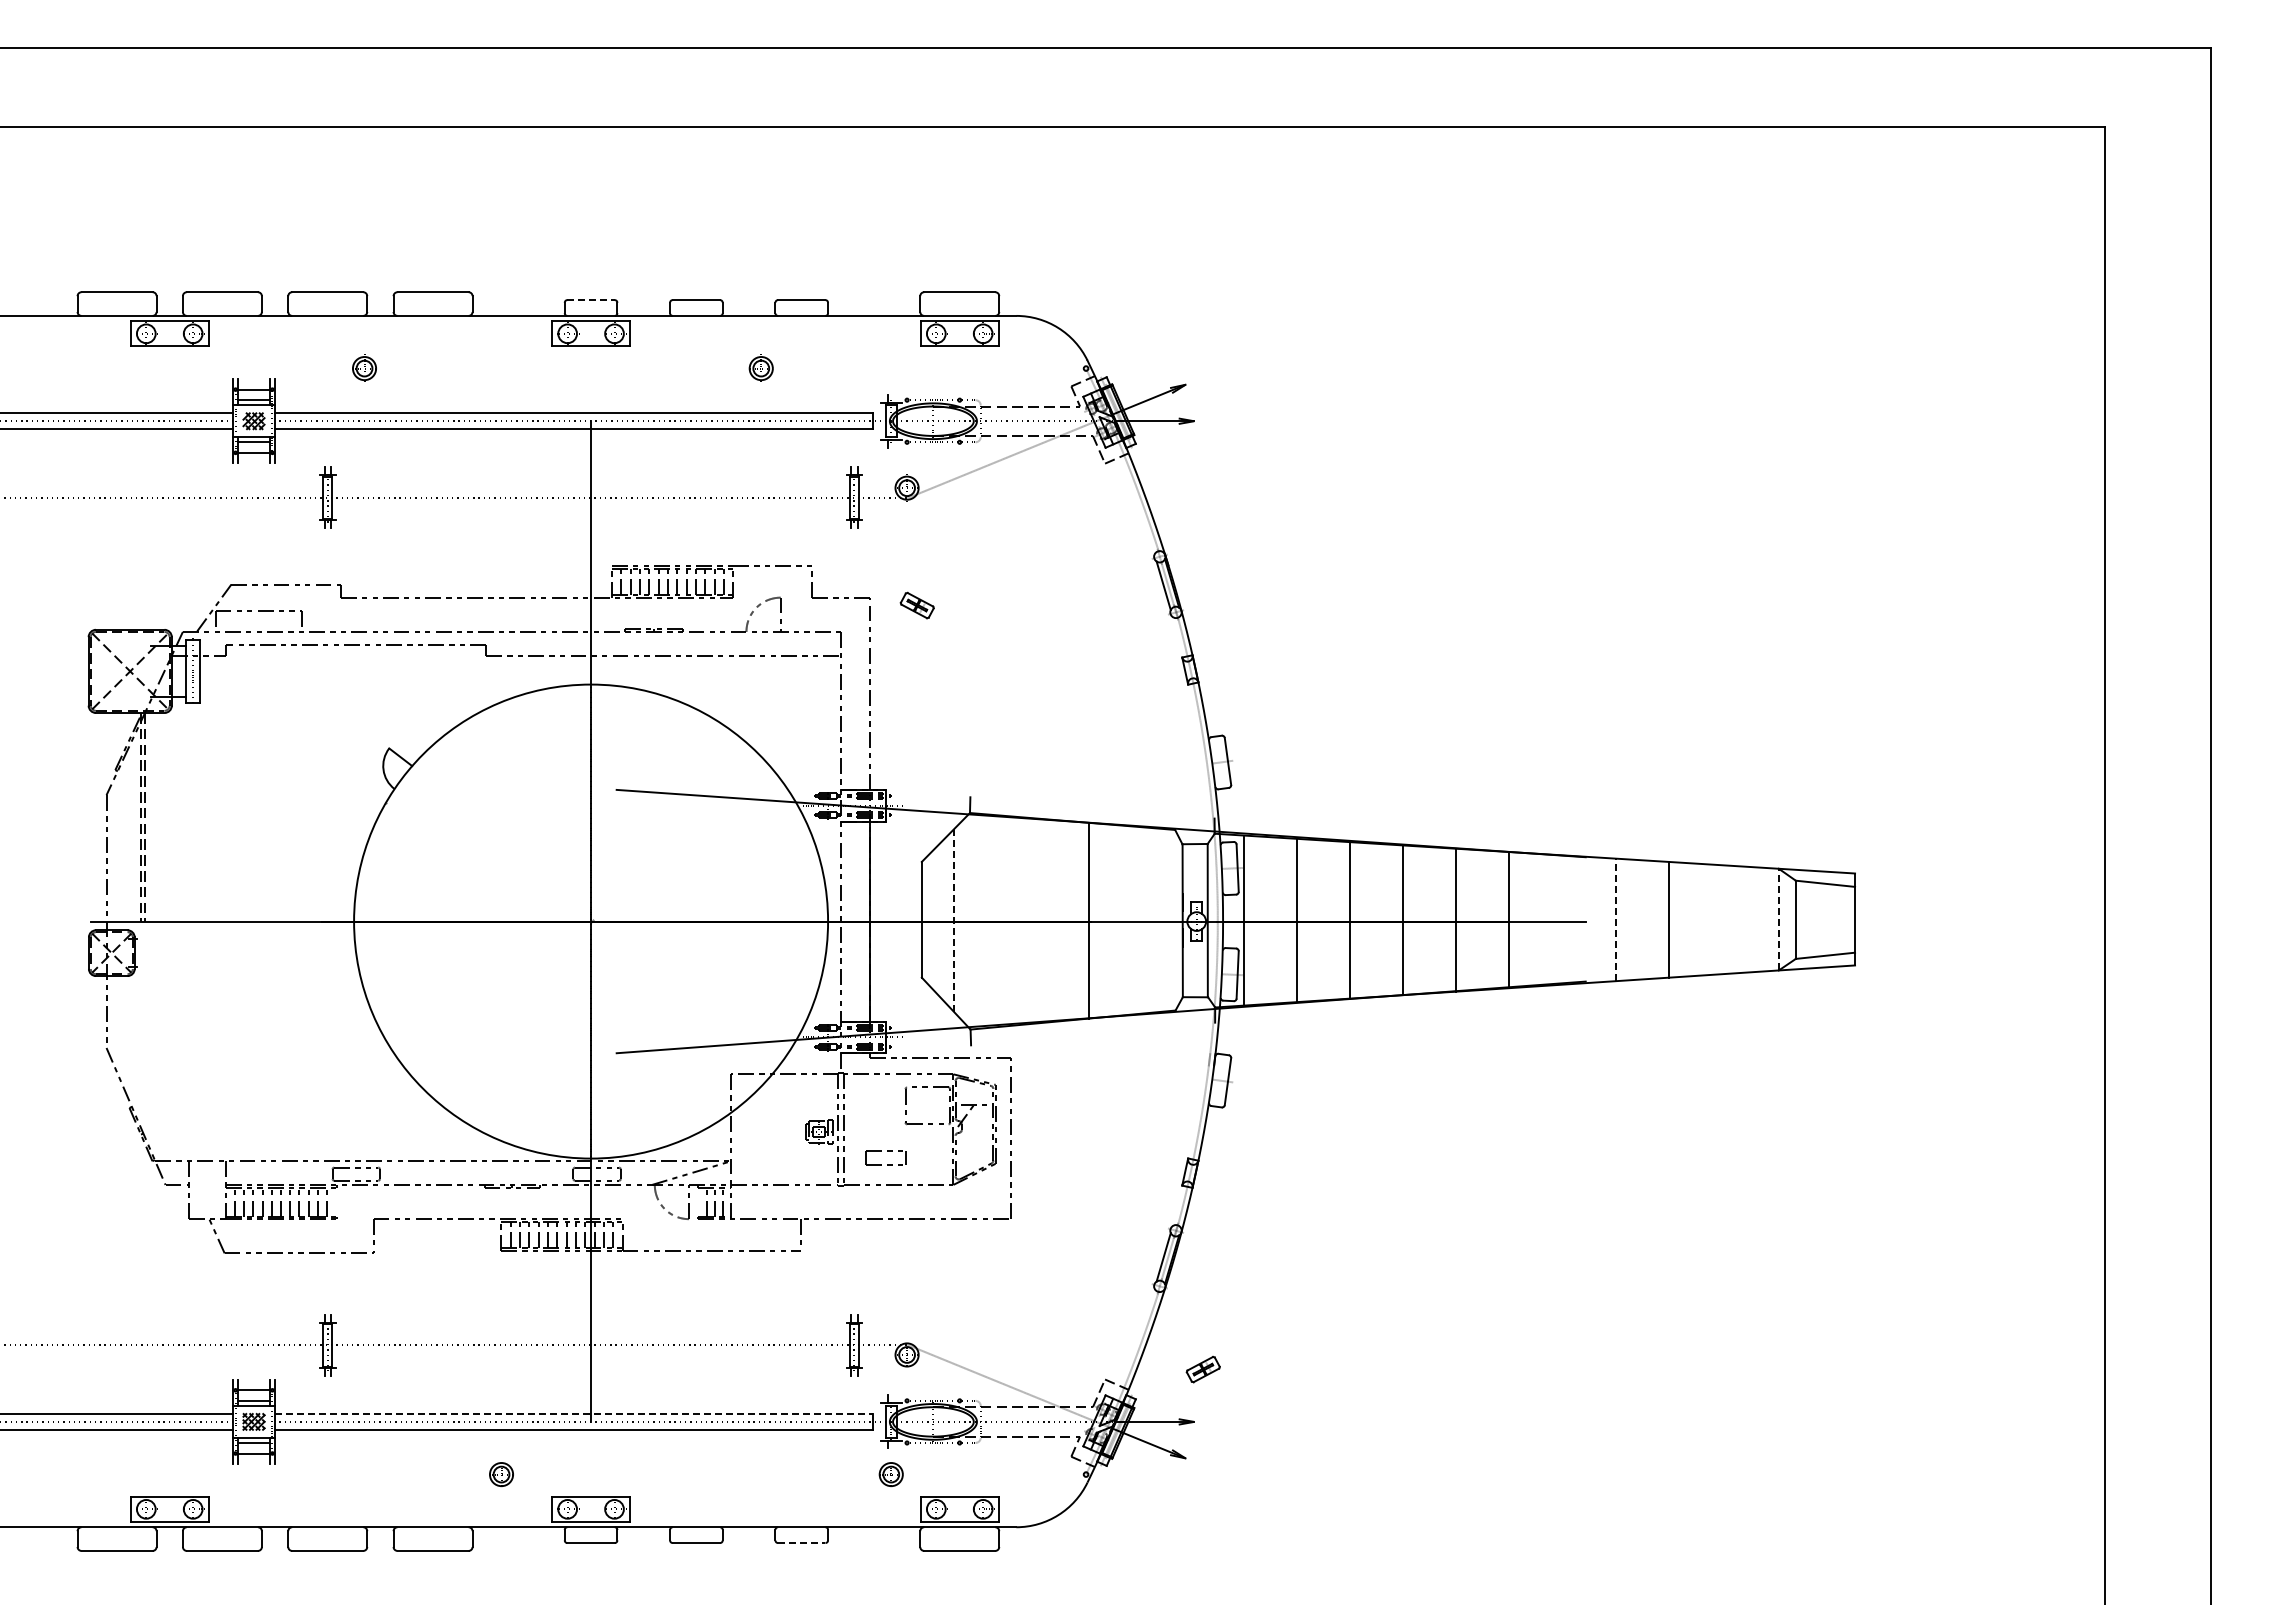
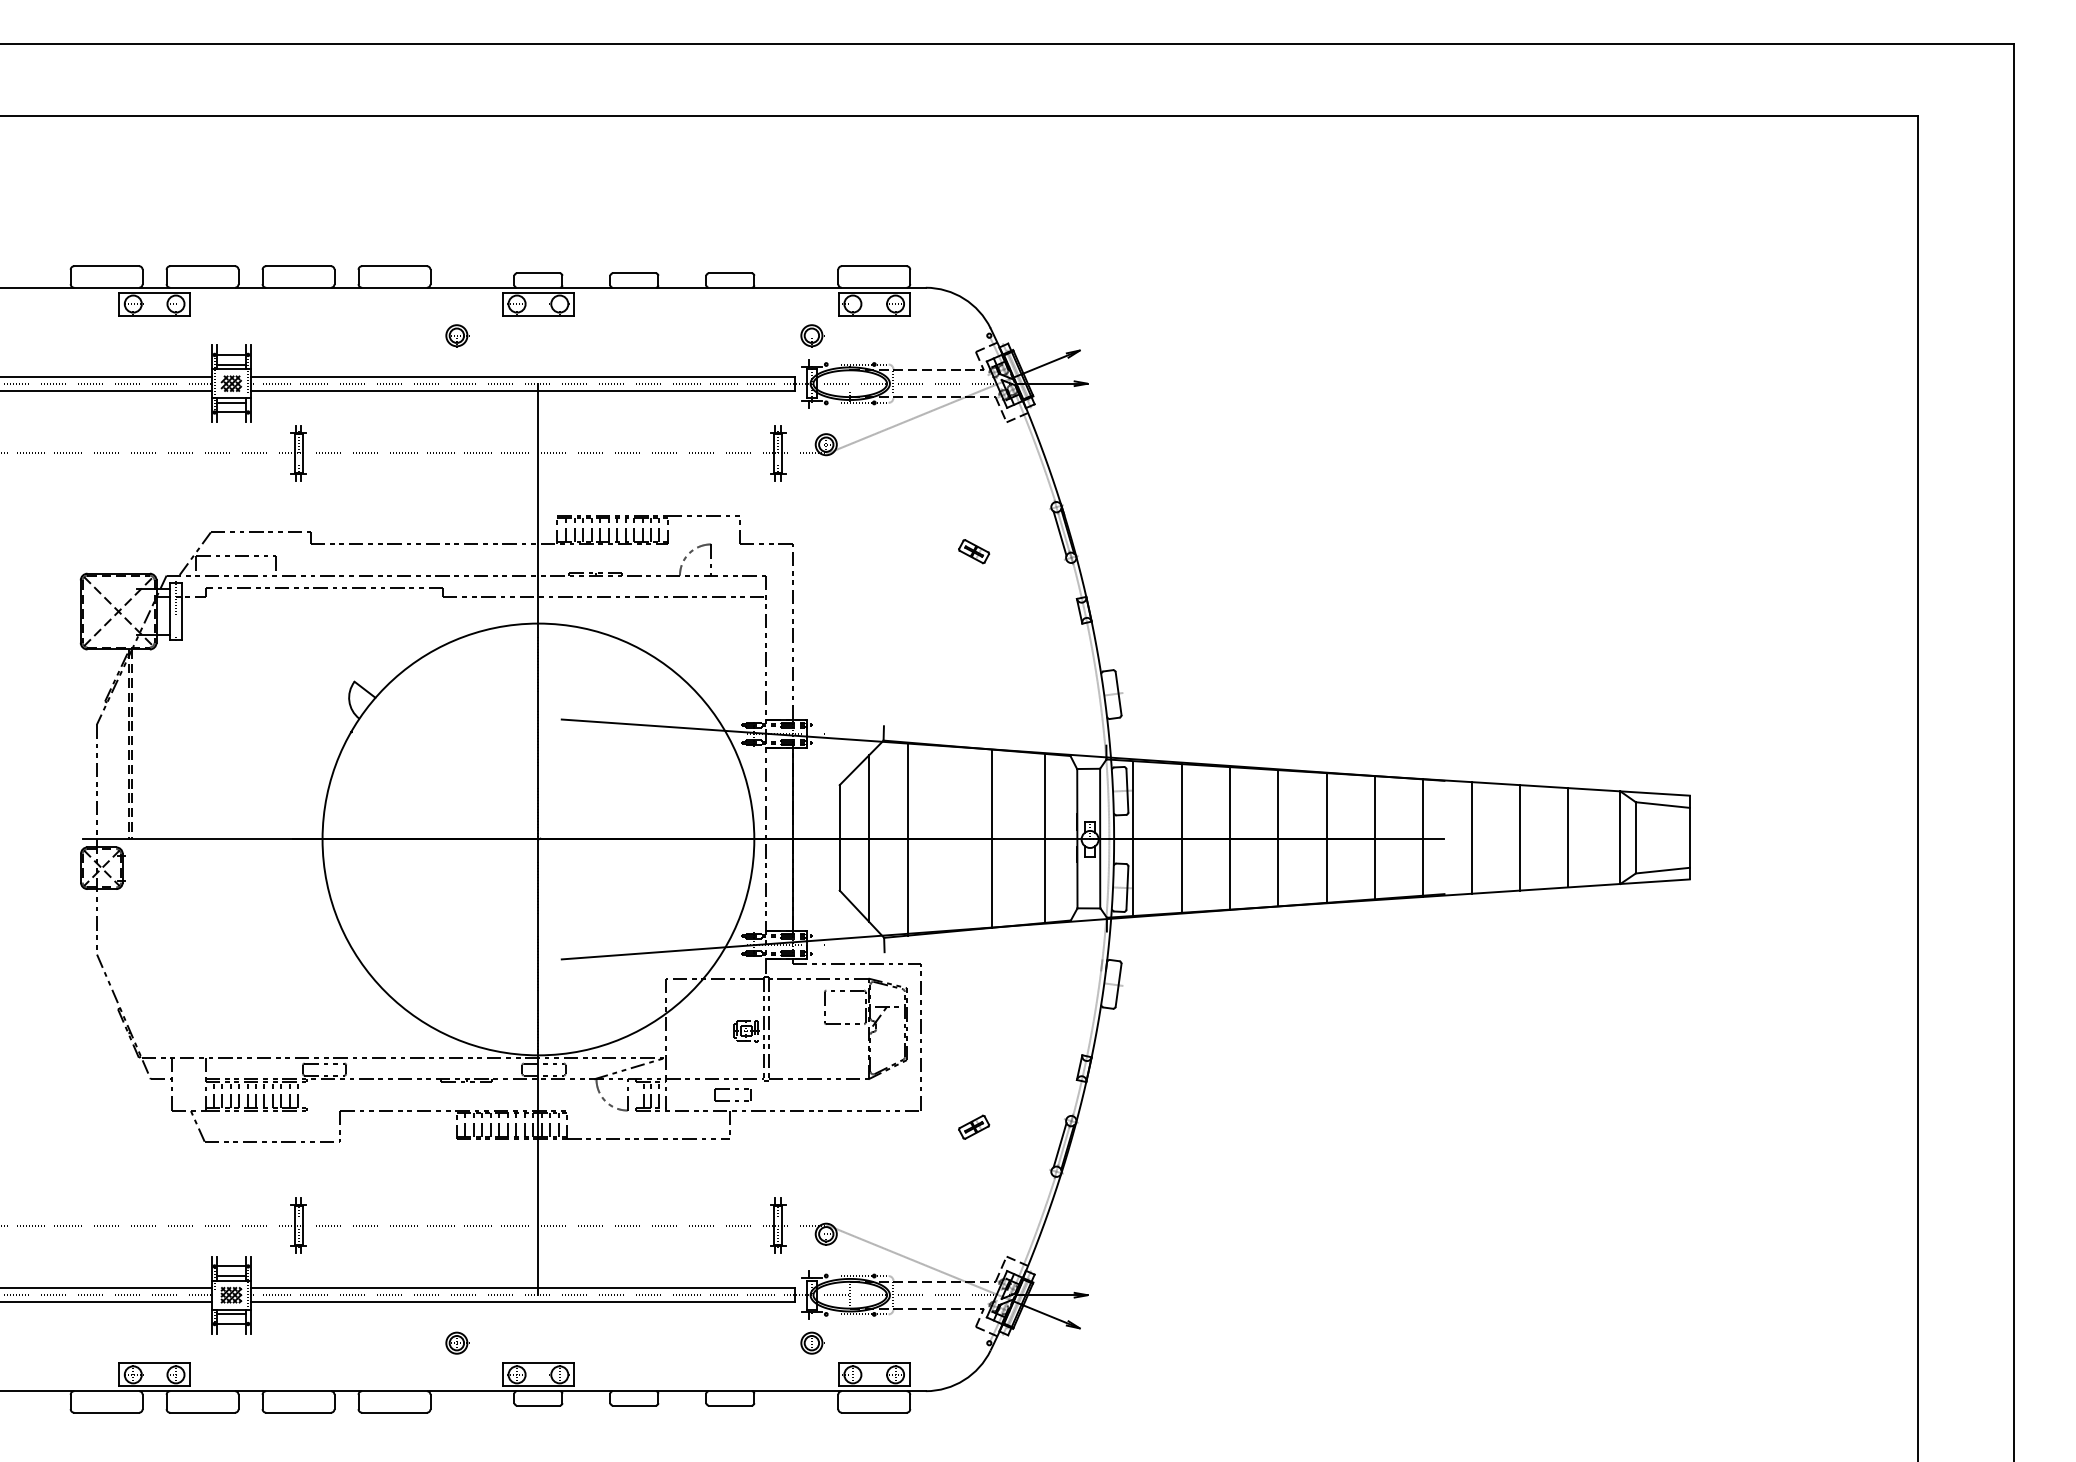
line: (591, 300) -> (538, 273), dashed -> solid
part: (364, 367) -> (456, 334), moved
part: (760, 367) -> (811, 334), moved
part: (916, 605) -> (973, 551), moved
line: (1562, 919) -> (1423, 837), added
line: (1615, 919) -> (1471, 837), dashed -> solid
line: (1721, 919) -> (1568, 837), added
line: (1778, 919) -> (1620, 837), dashed -> solid
line: (954, 920) -> (869, 838), dashed -> solid
line: (1147, 920) -> (1045, 838), added
line: (996, 921) -> (907, 839), added
part: (887, 1151) -> (734, 1088), moved
part: (1202, 1369) -> (973, 1127), moved
line: (573, 1414) -> (522, 1288), dashed -> solid
line: (801, 1543) -> (730, 1405), dashed -> solid

